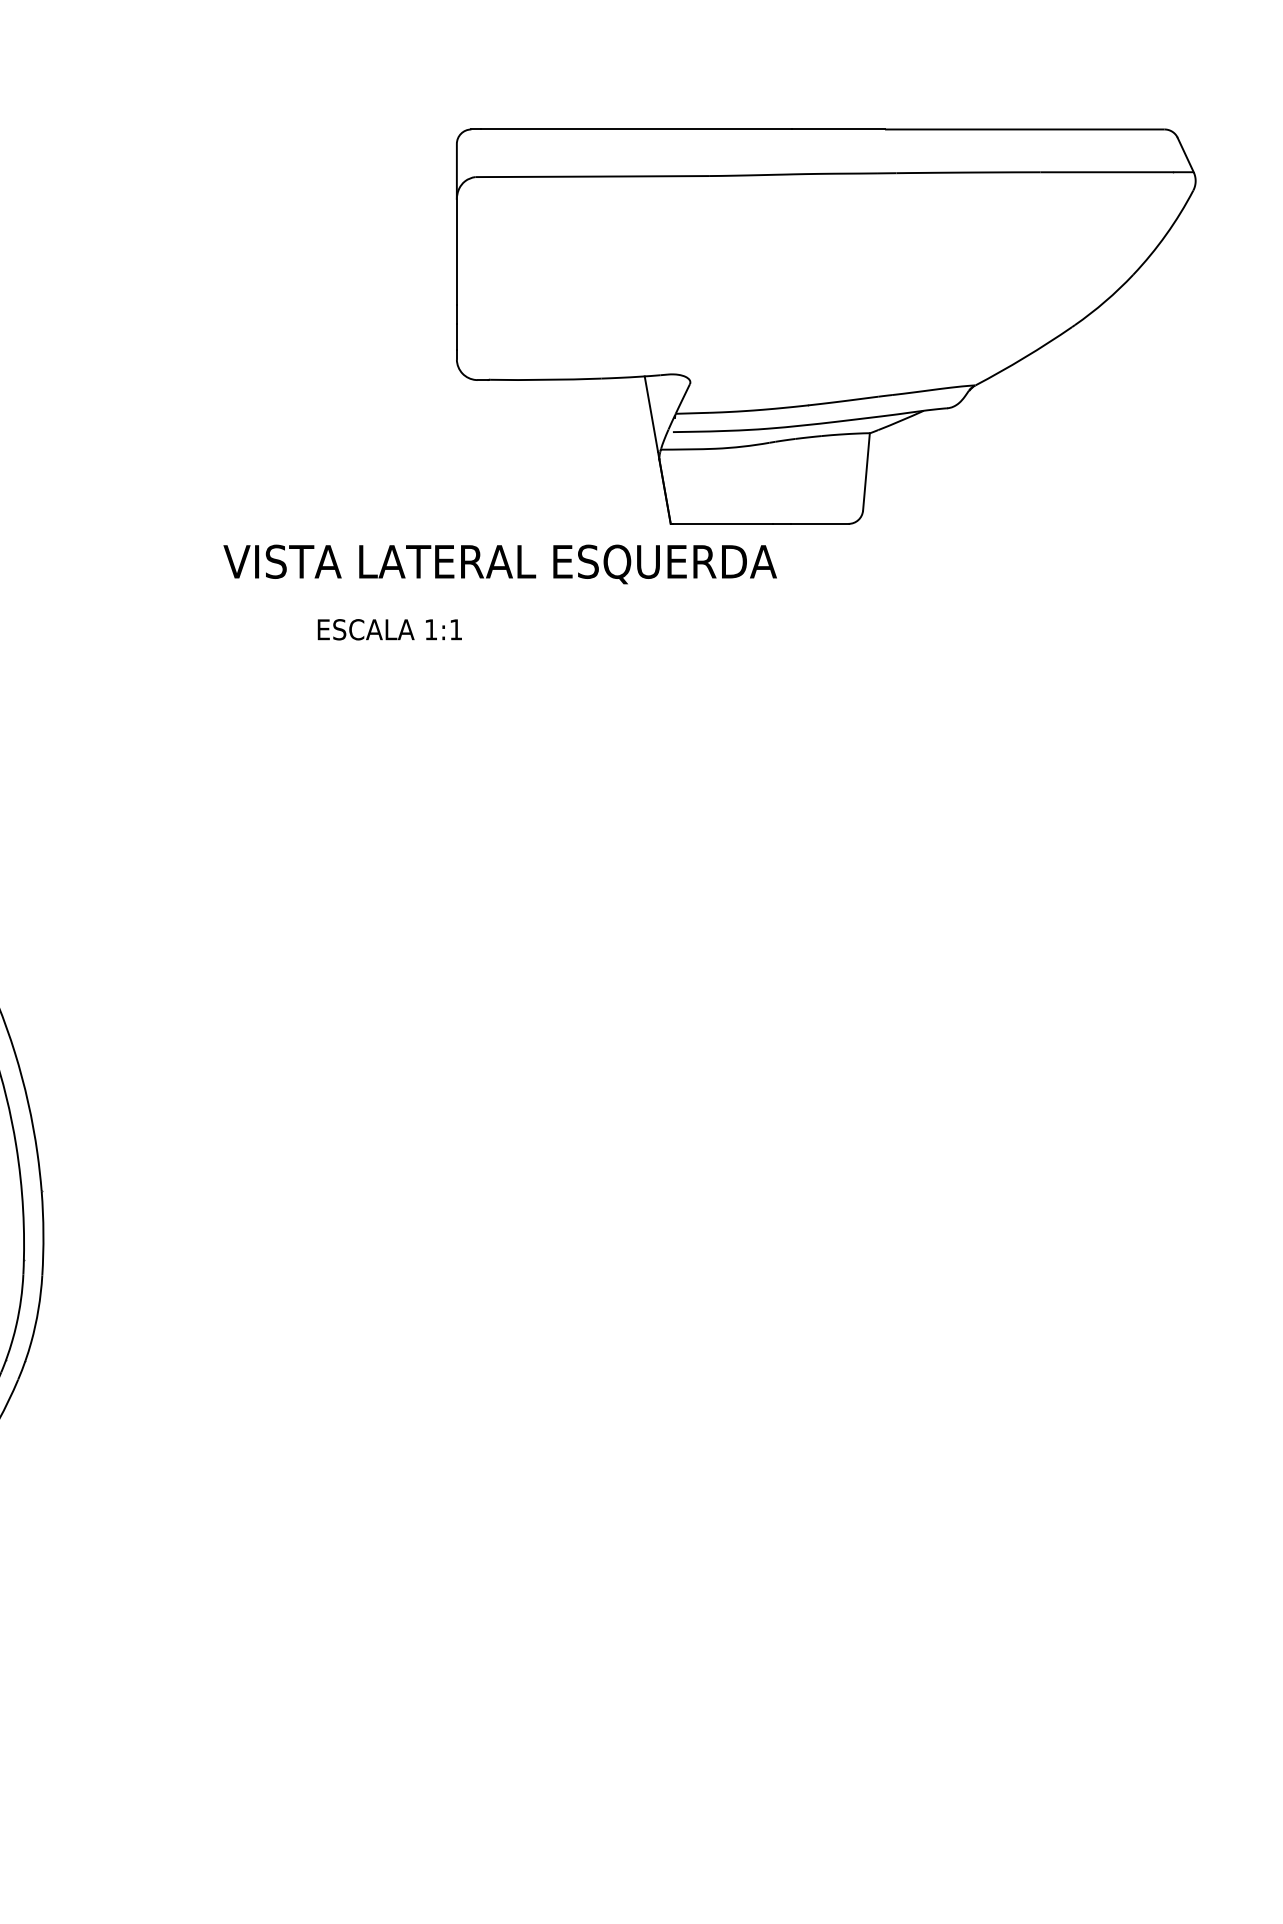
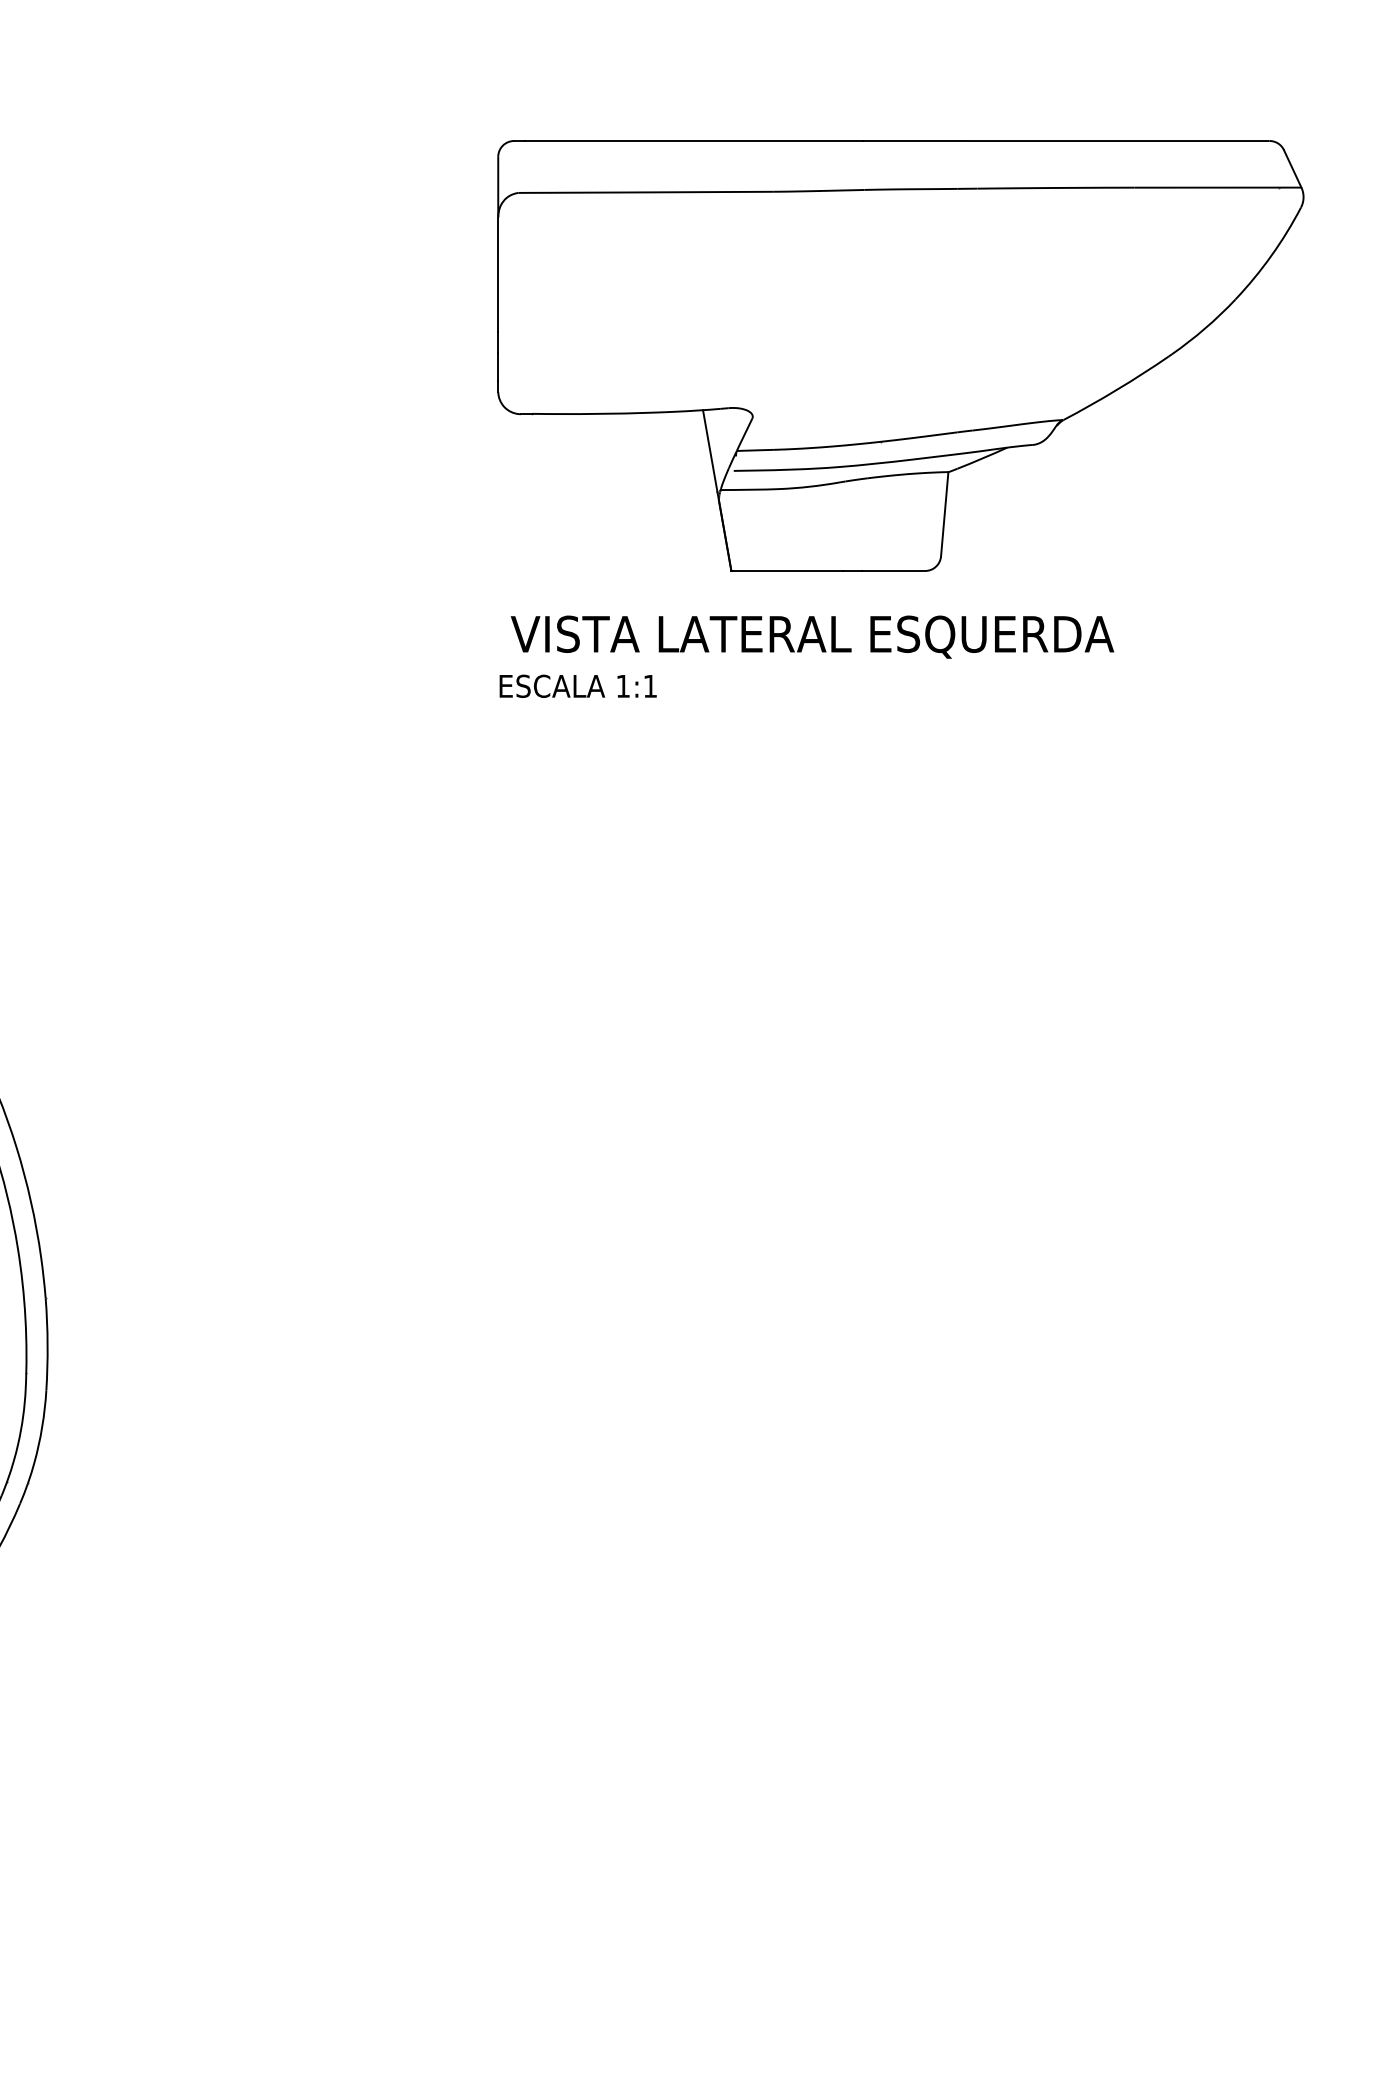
text: (500, 563) -> (812, 636), moved
text: (389, 628) -> (577, 685), moved

